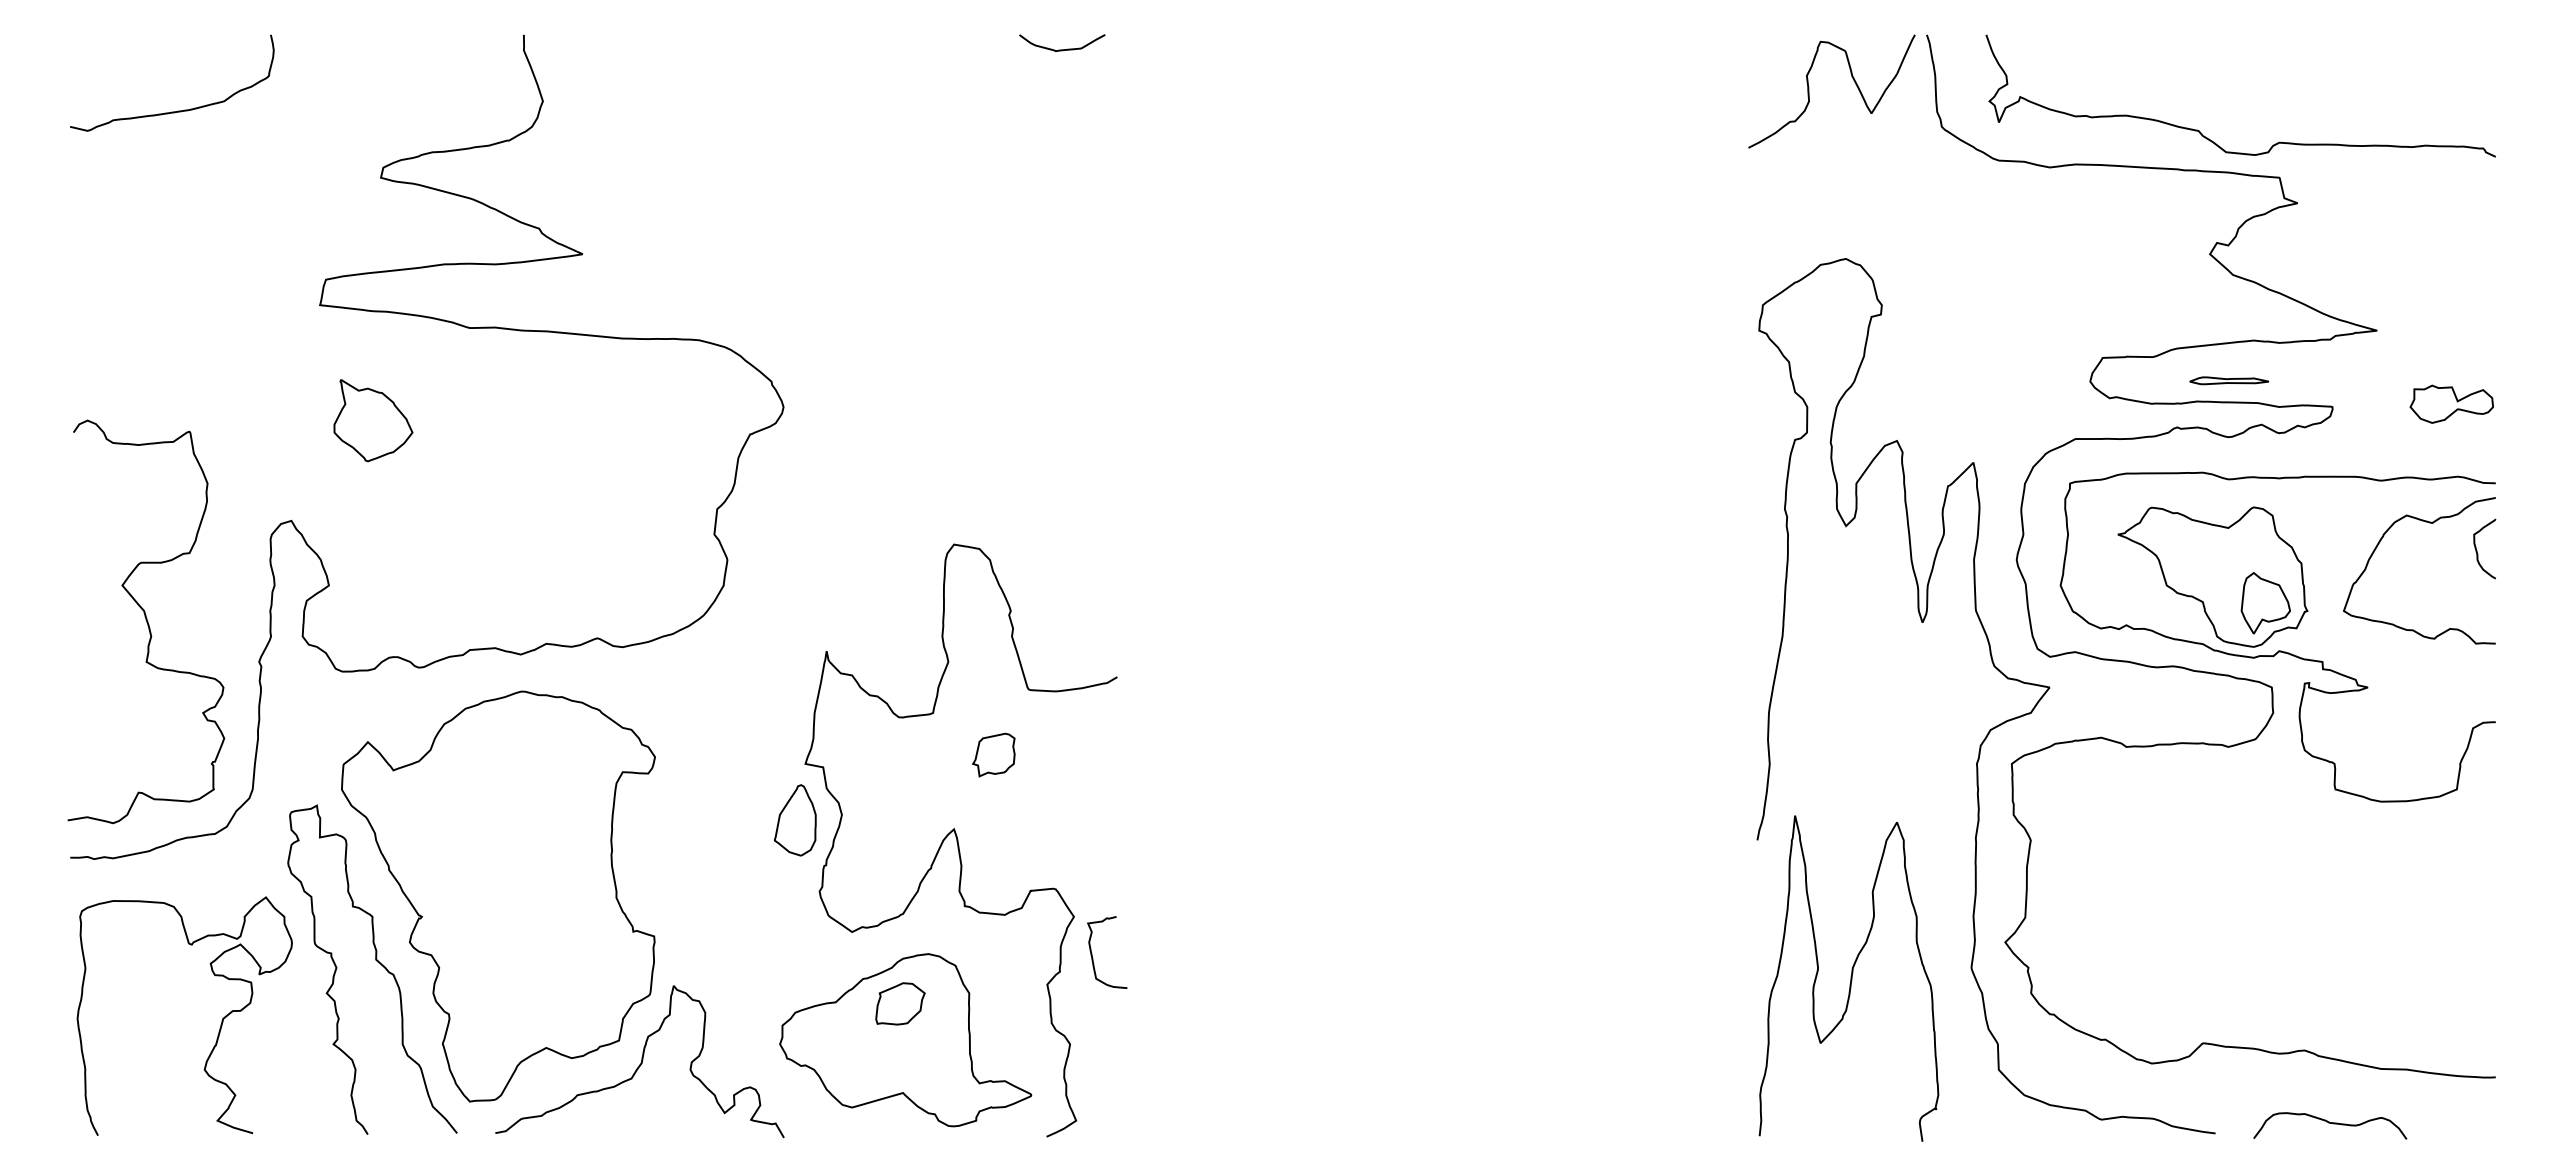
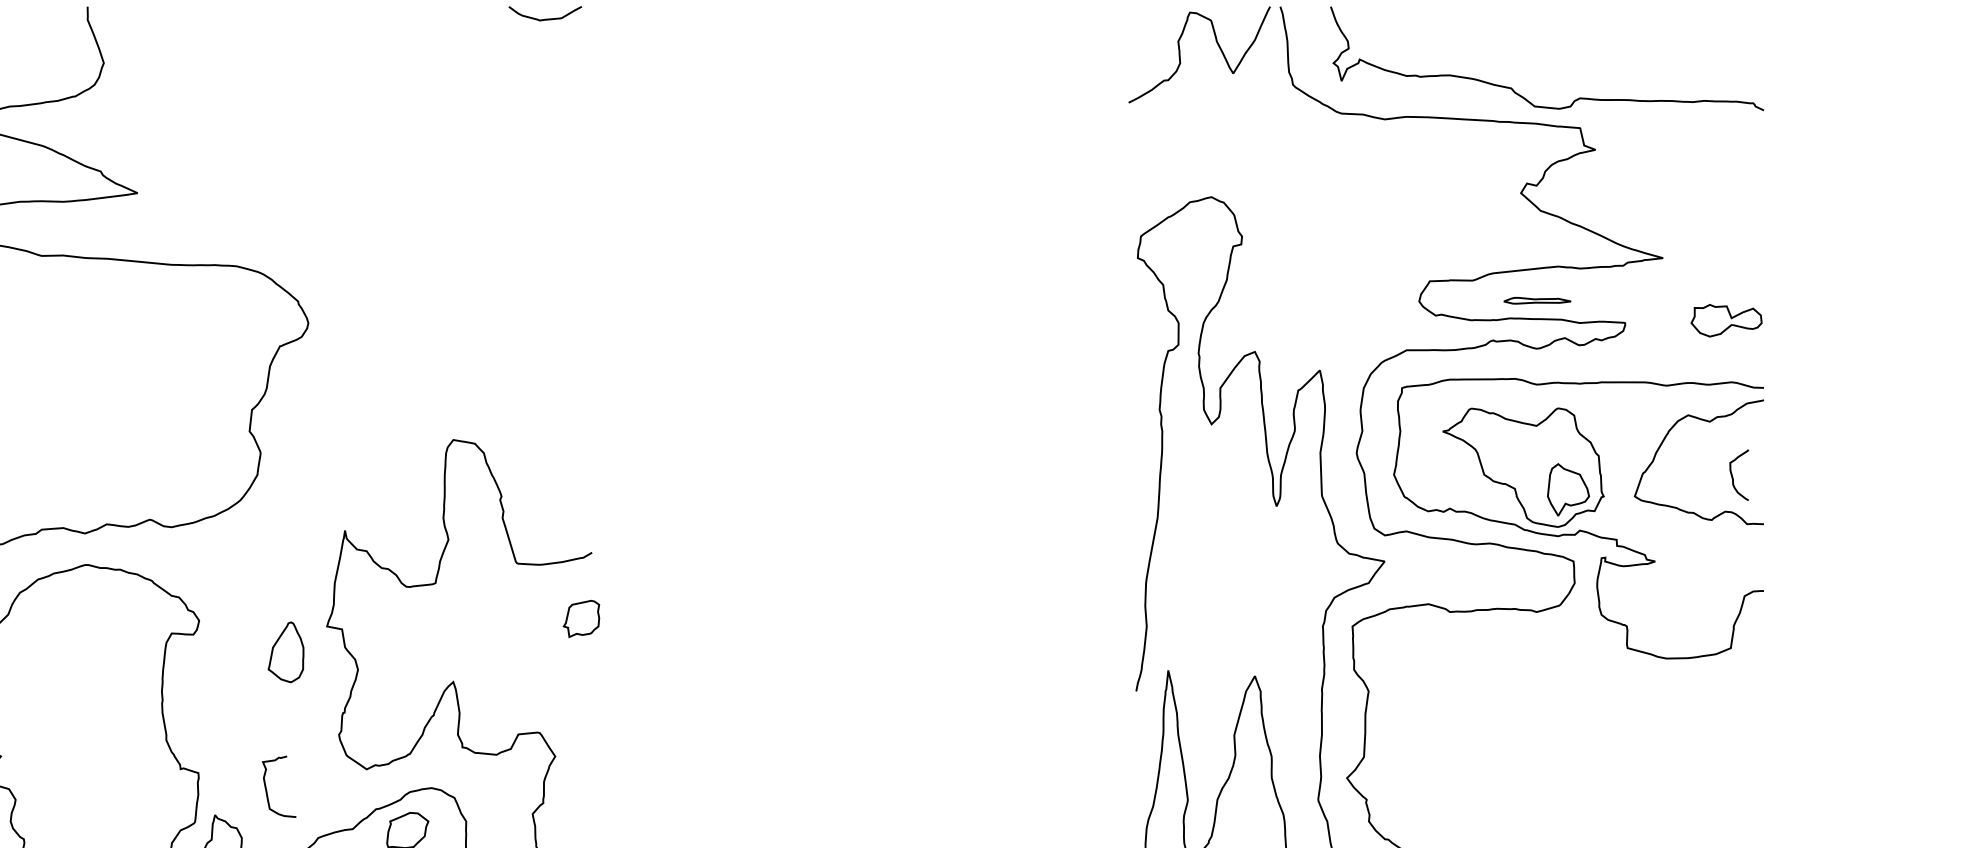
curve: (2477, 550) -> (1733, 476), moved
part: (993, 754) -> (581, 618), moved
part: (794, 820) -> (285, 652), moved
curve: (1092, 953) -> (266, 787), moved

